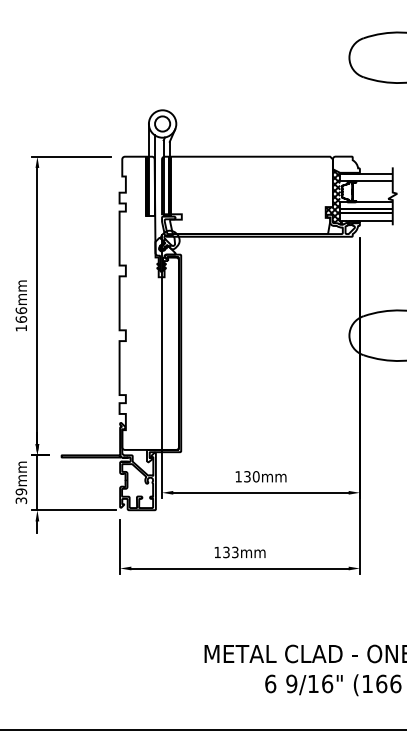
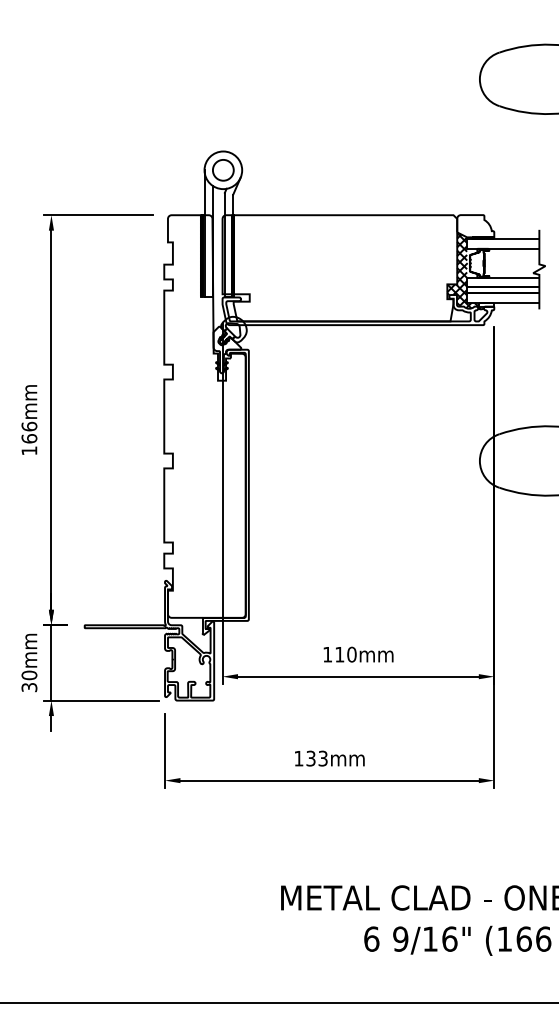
text: (247, 476) -> (339, 654), 130mm -> 110mm
text: (21, 491) -> (29, 675), 39mm -> 30mm

